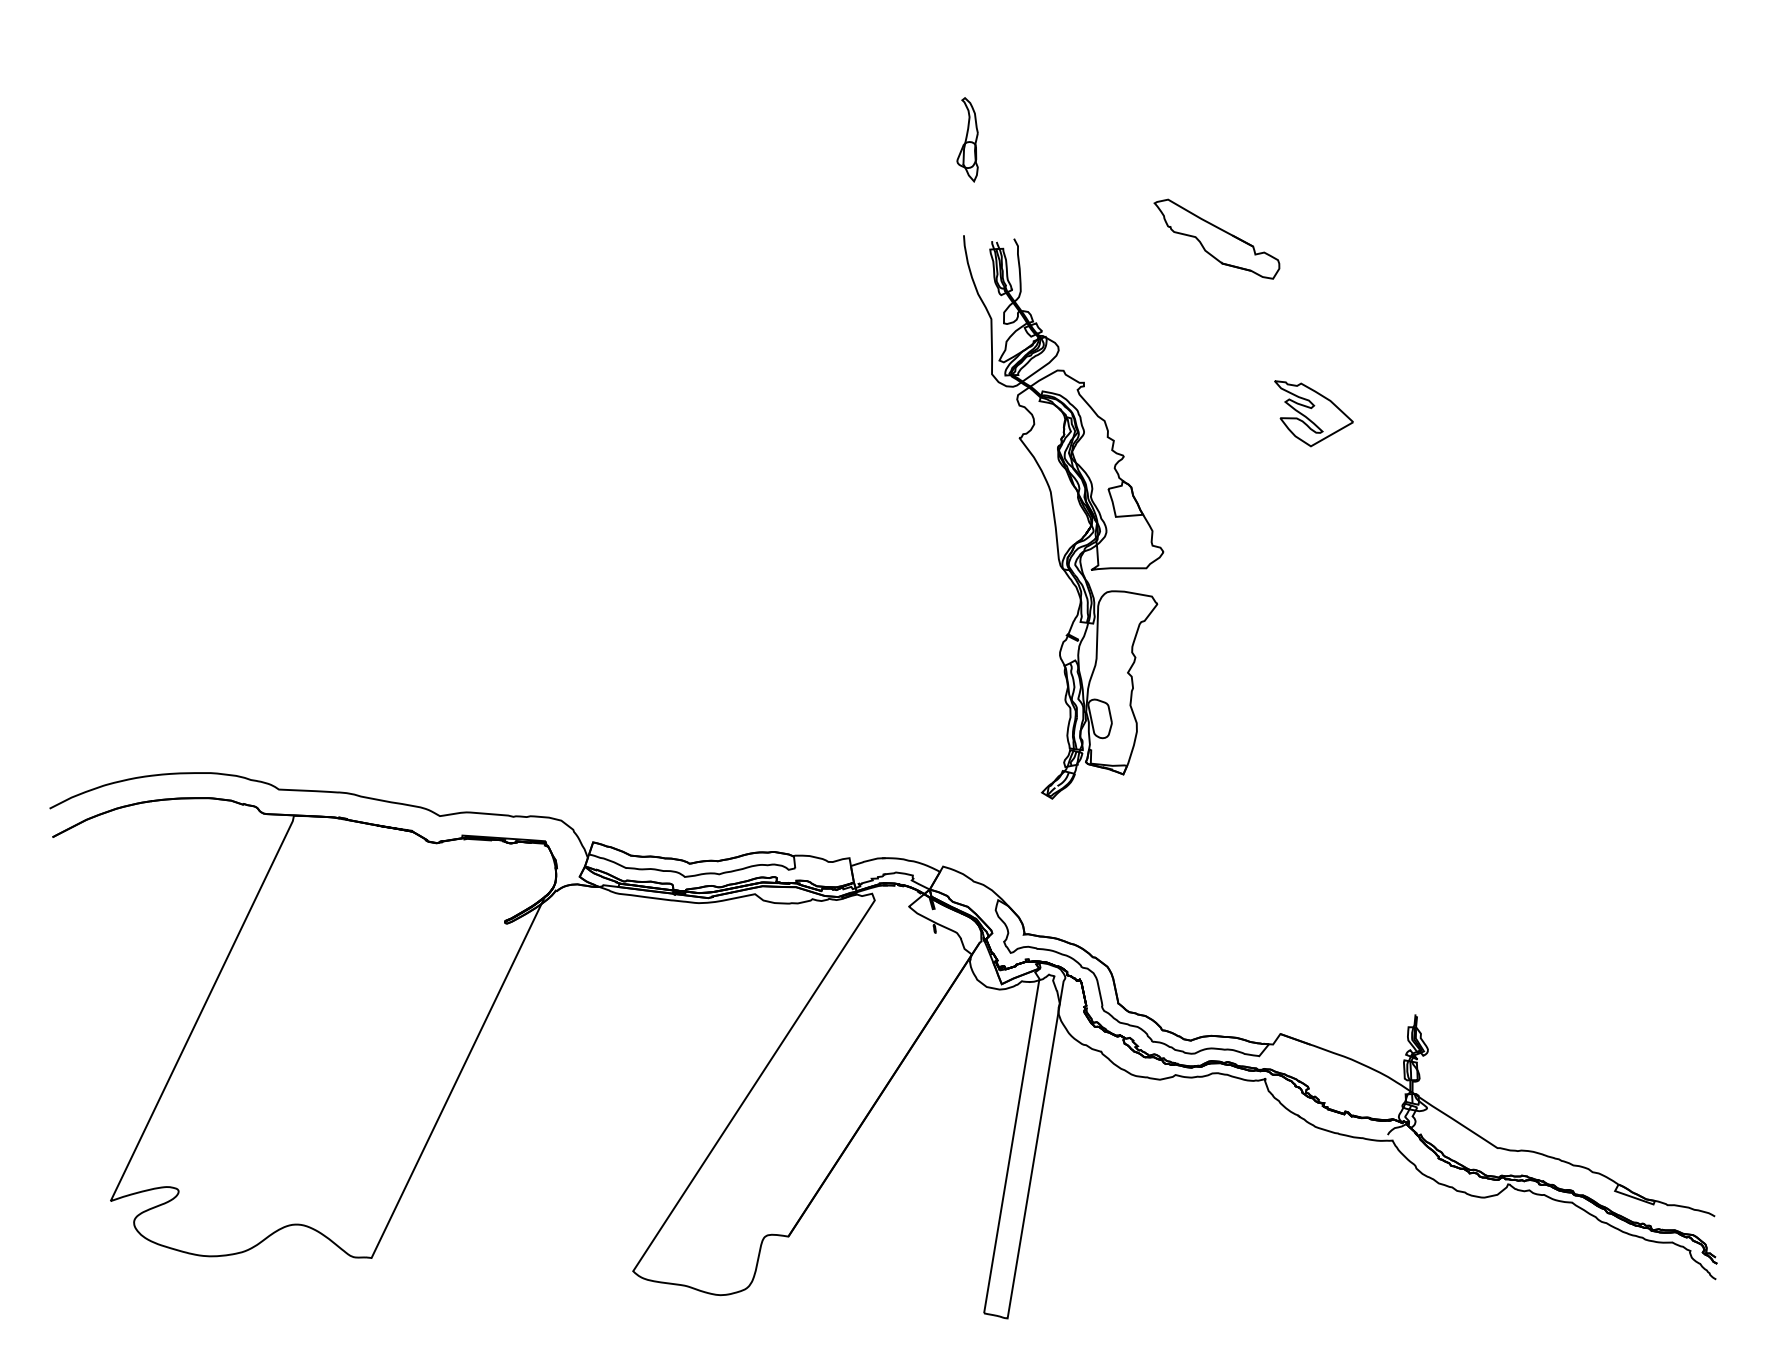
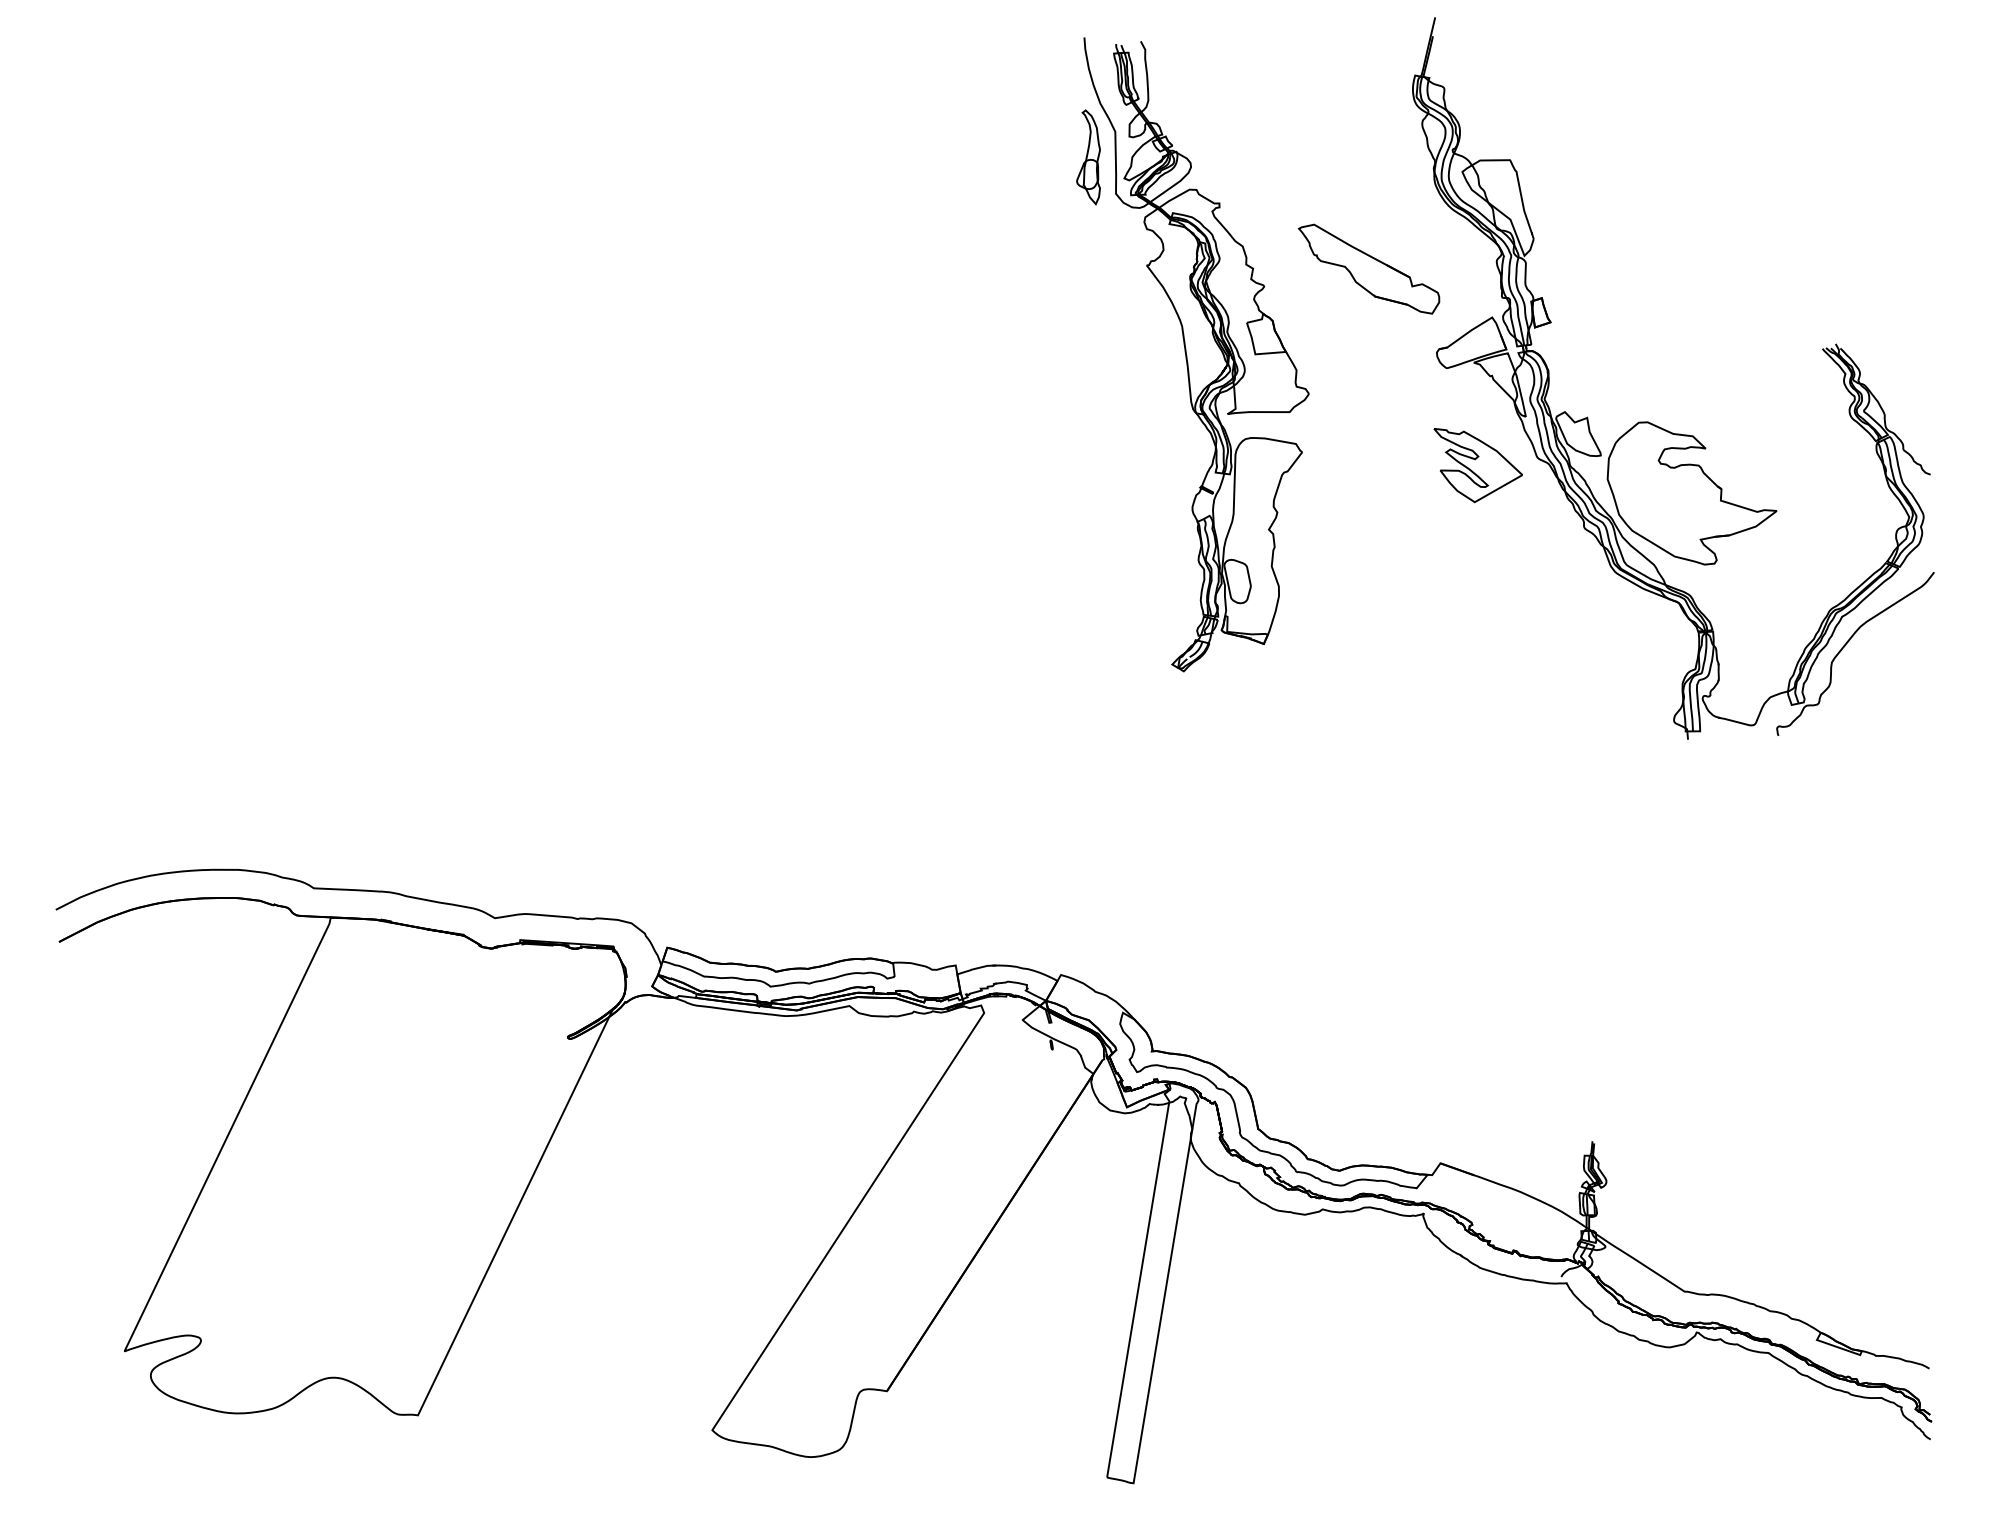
part: (1472, 377) -> (1656, 424), added
part: (1063, 517) -> (1196, 355), moved

